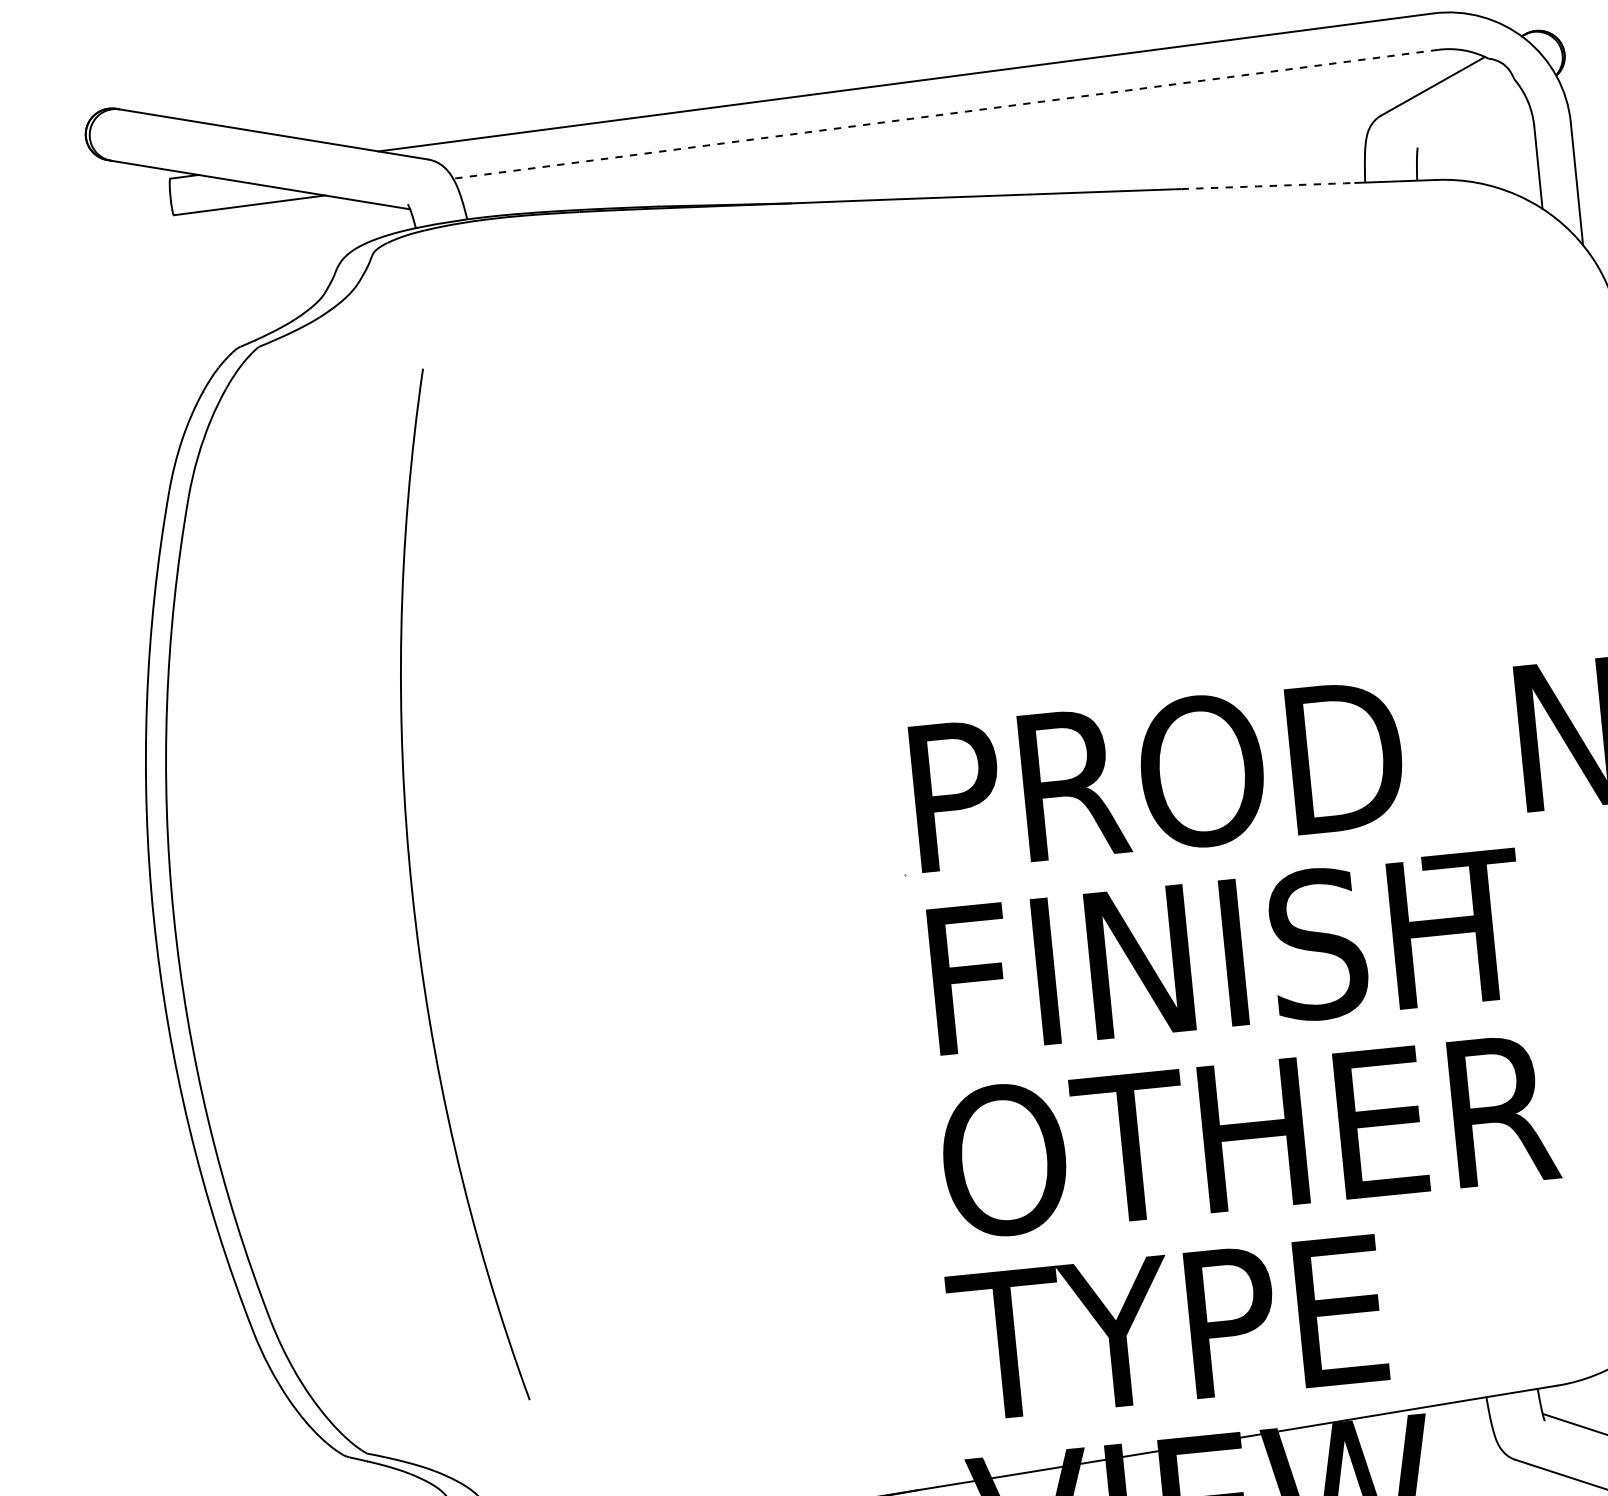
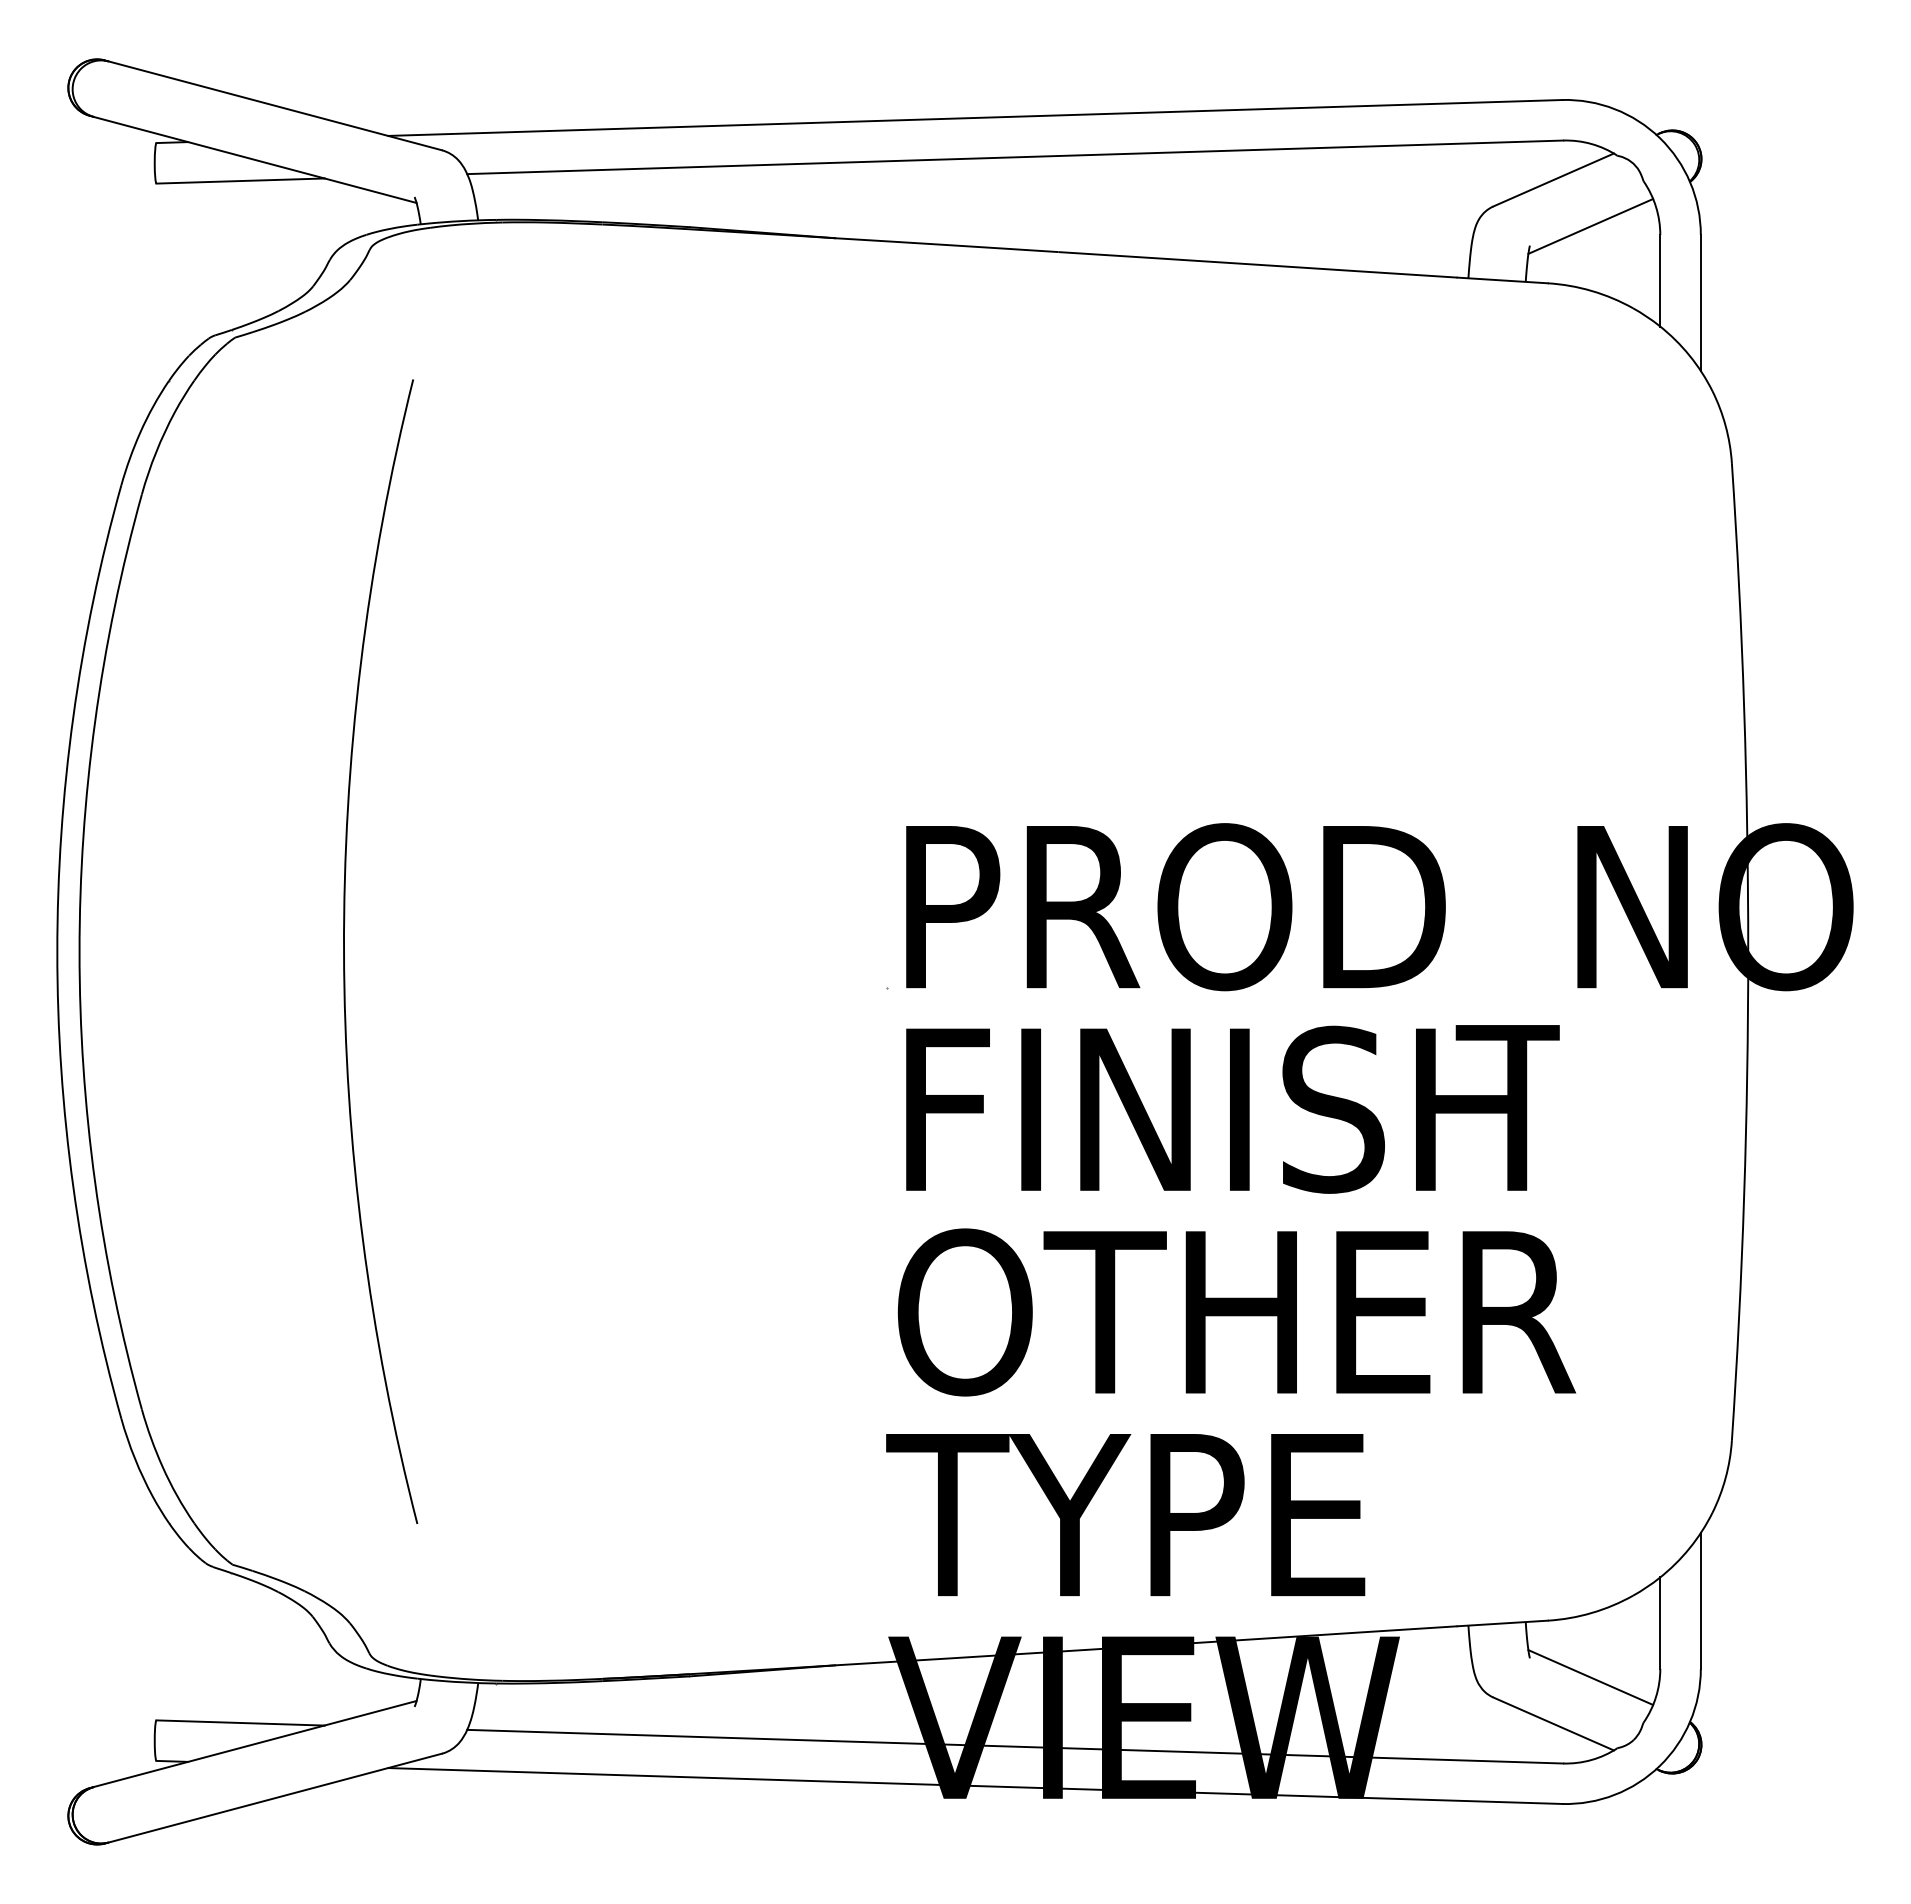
line: (945, 114) -> (1014, 157), dashed -> solid
line: (1470, 124) -> (1590, 226), added
line: (1268, 186) -> (1361, 271), dashed -> solid

